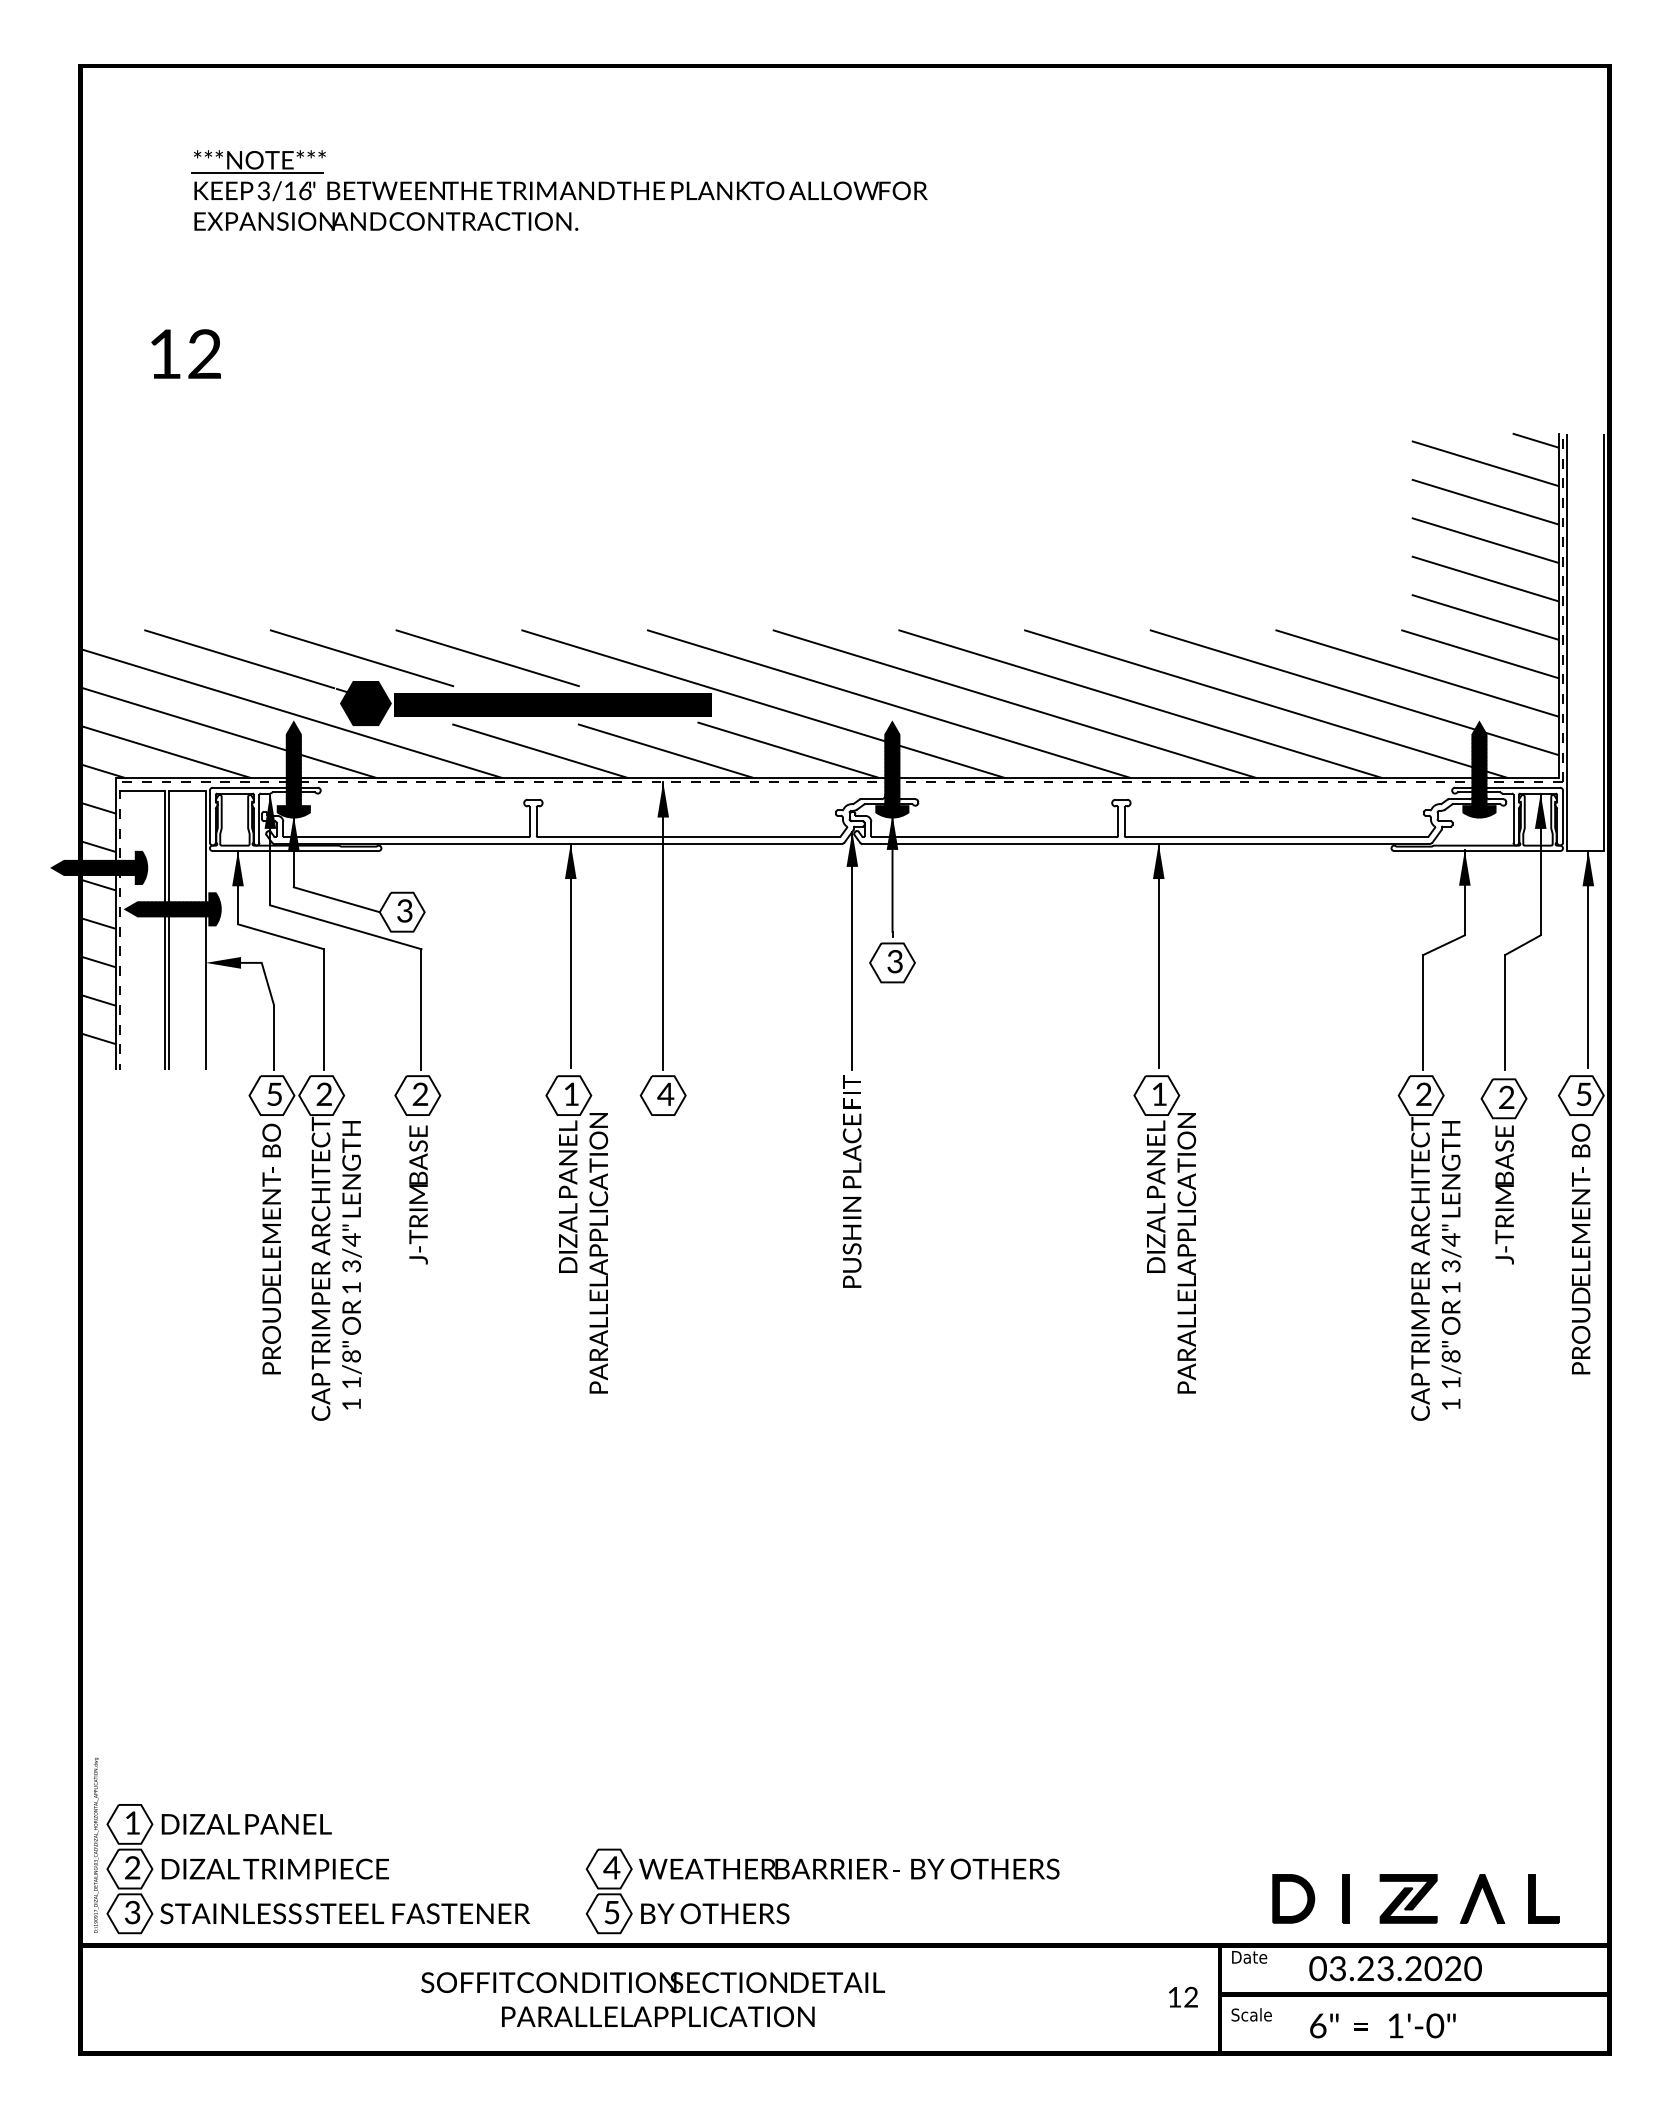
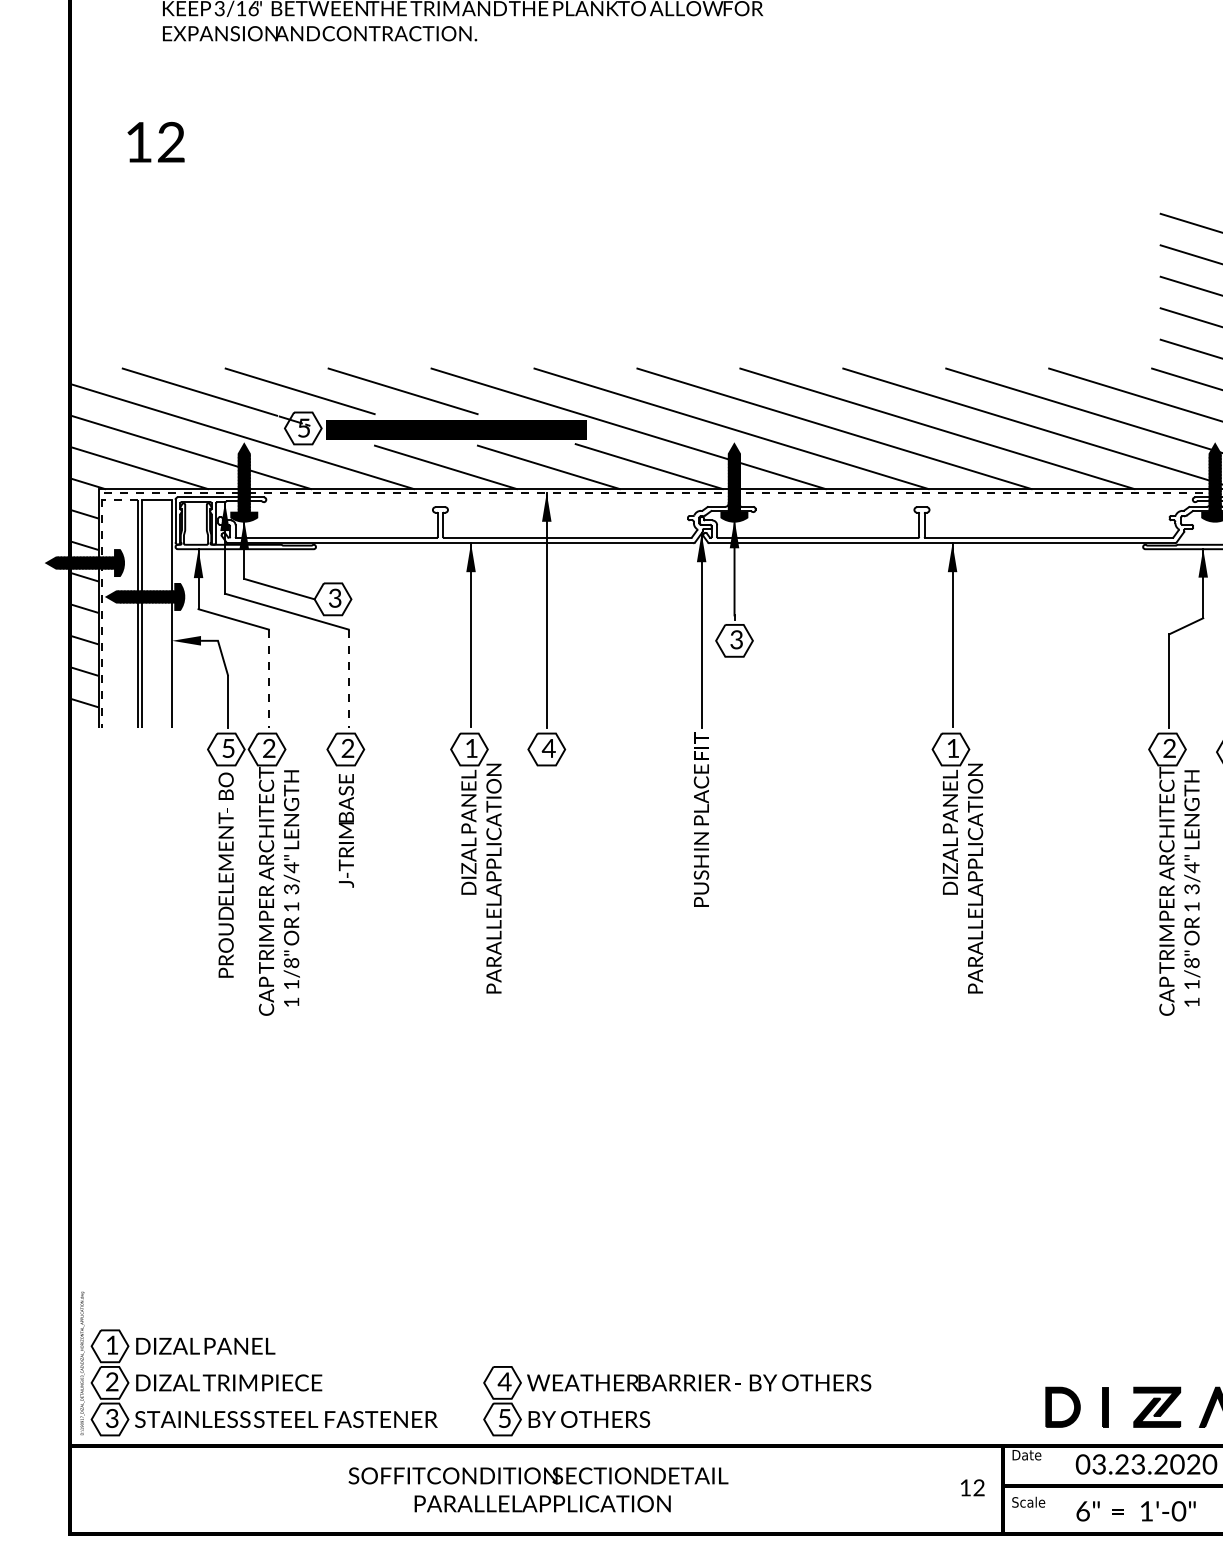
fill: (365, 703) -> (302, 428), removed
line: (141, 790) -> (119, 499), solid -> dashed
line: (323, 1009) -> (268, 678), solid -> dashed
line: (421, 1009) -> (348, 678), solid -> dashed

